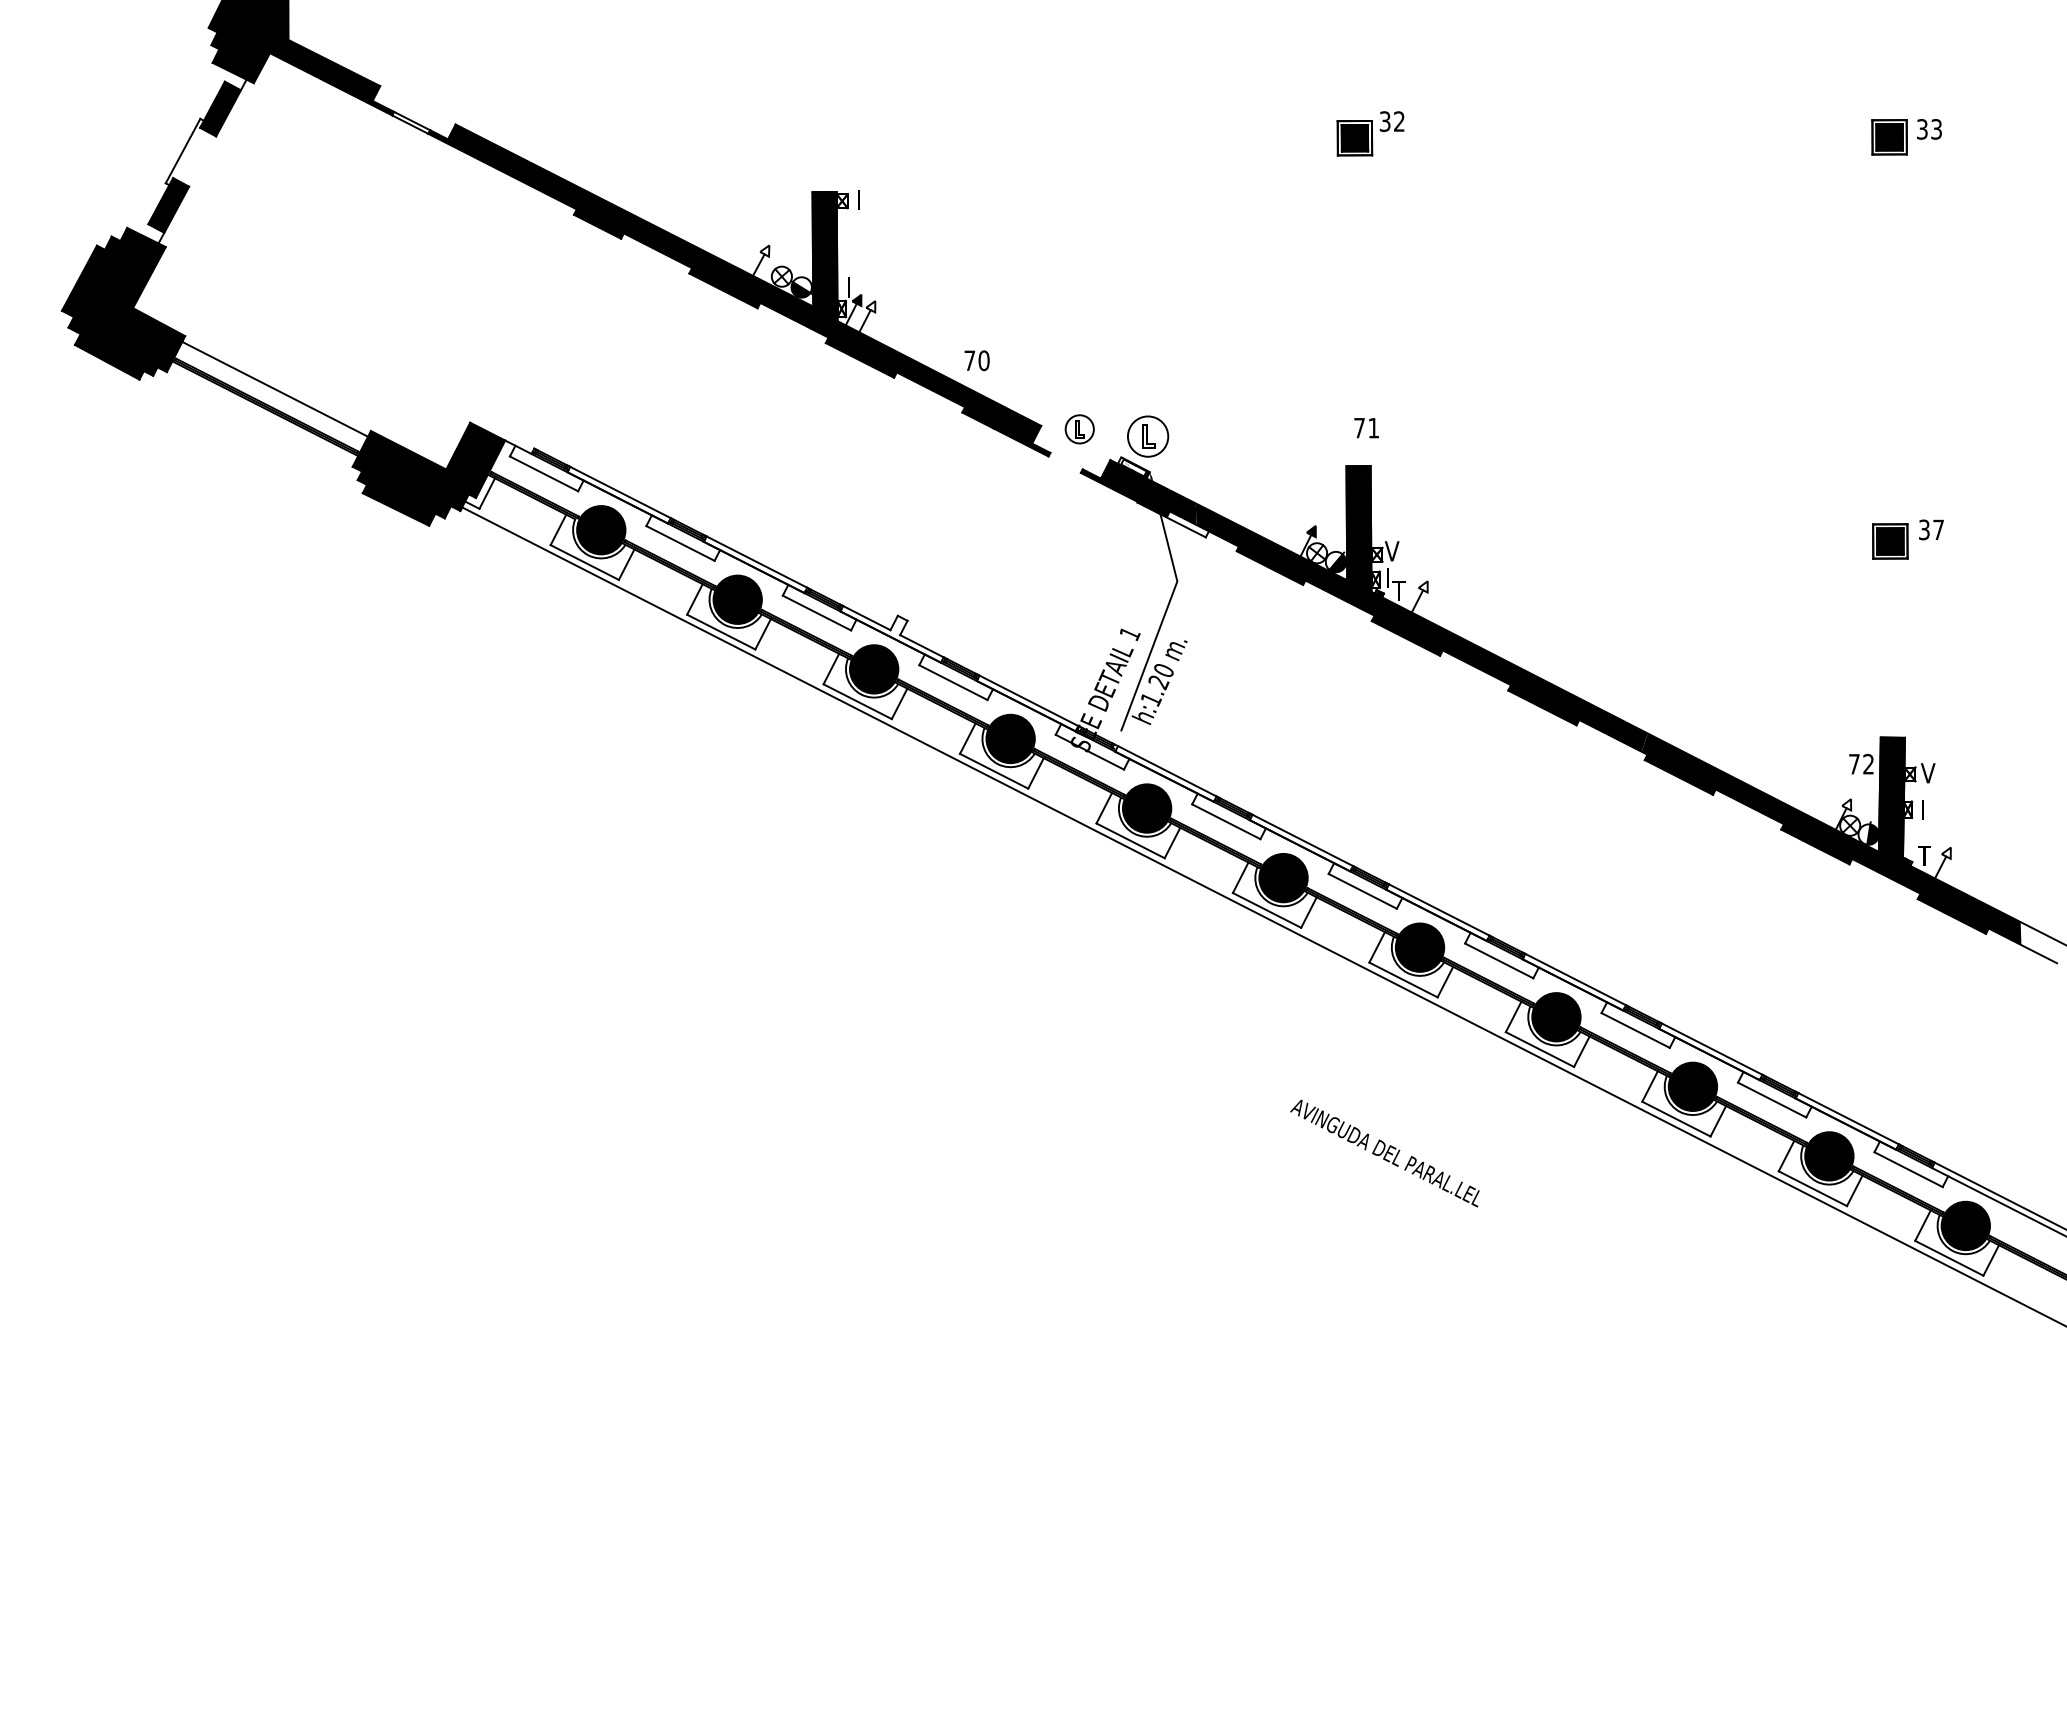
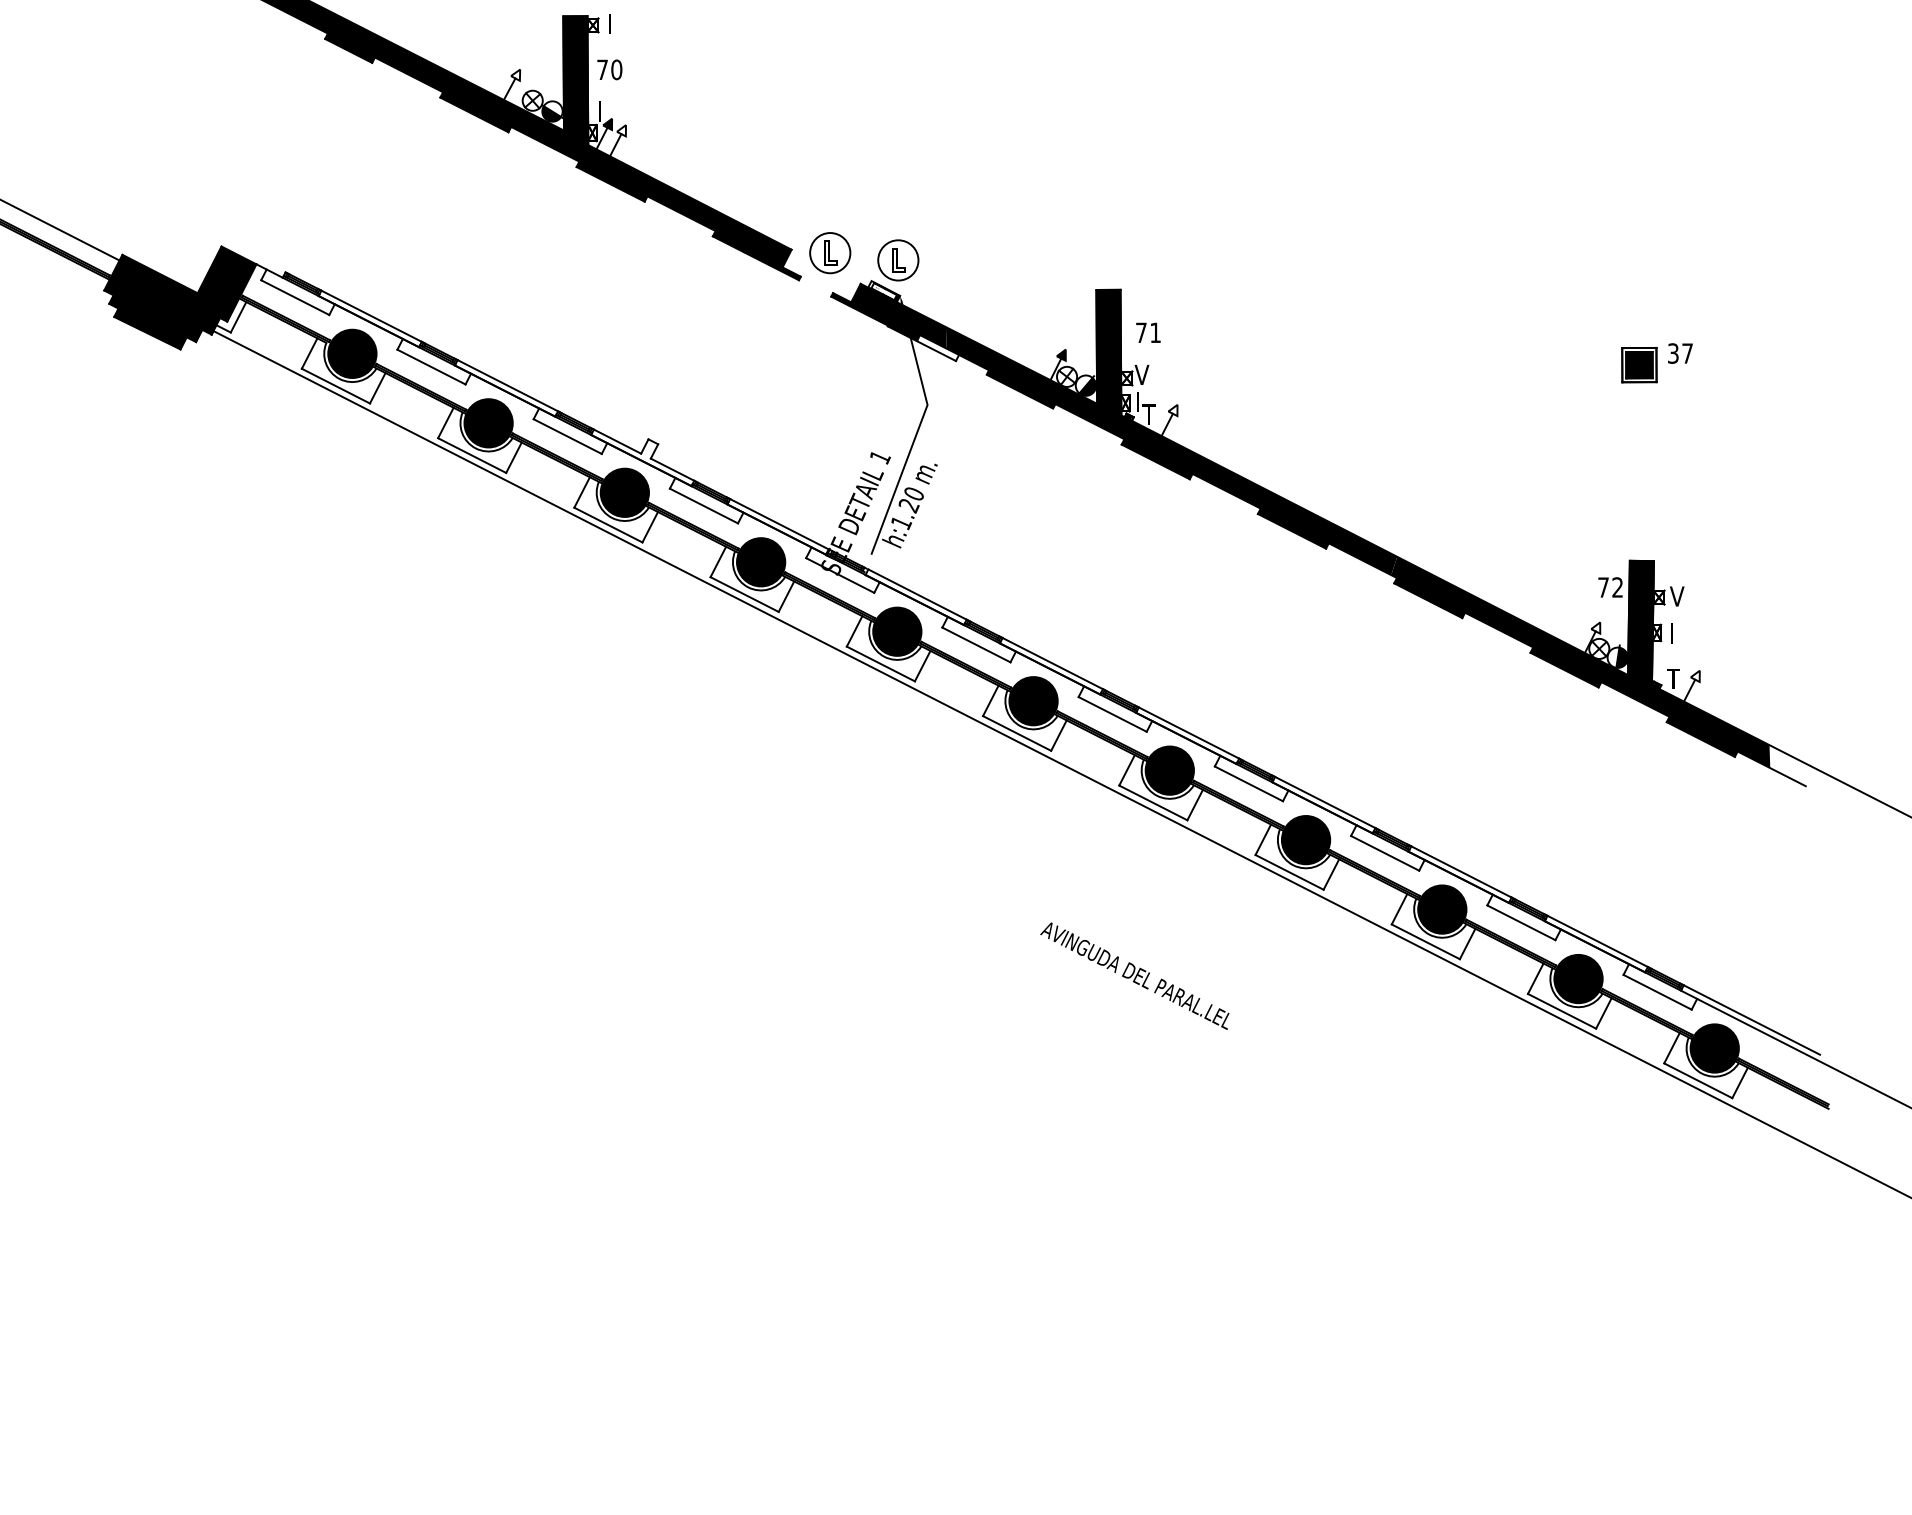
text: (976, 360) -> (609, 69), moved
text: (1366, 428) -> (1148, 333), moved
part: (1079, 429) -> (829, 253), size x1.43

